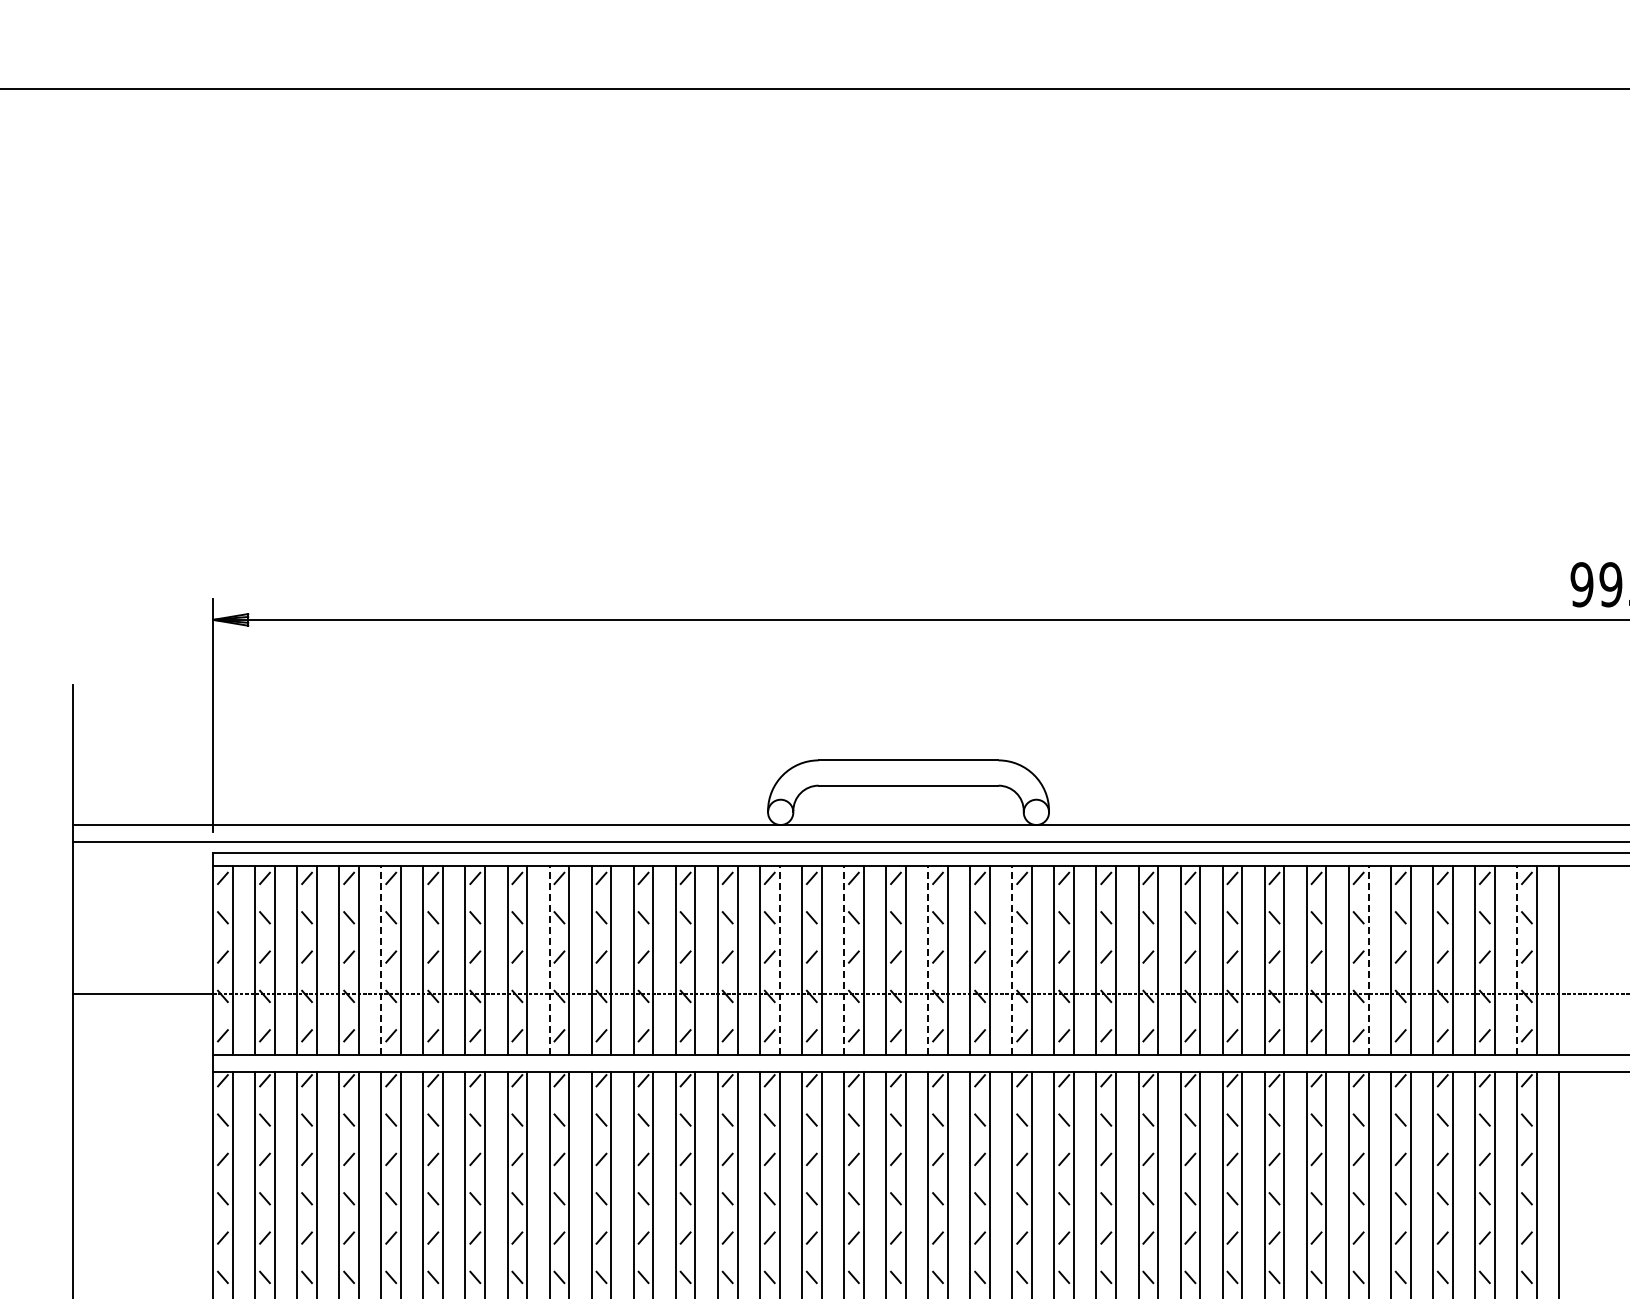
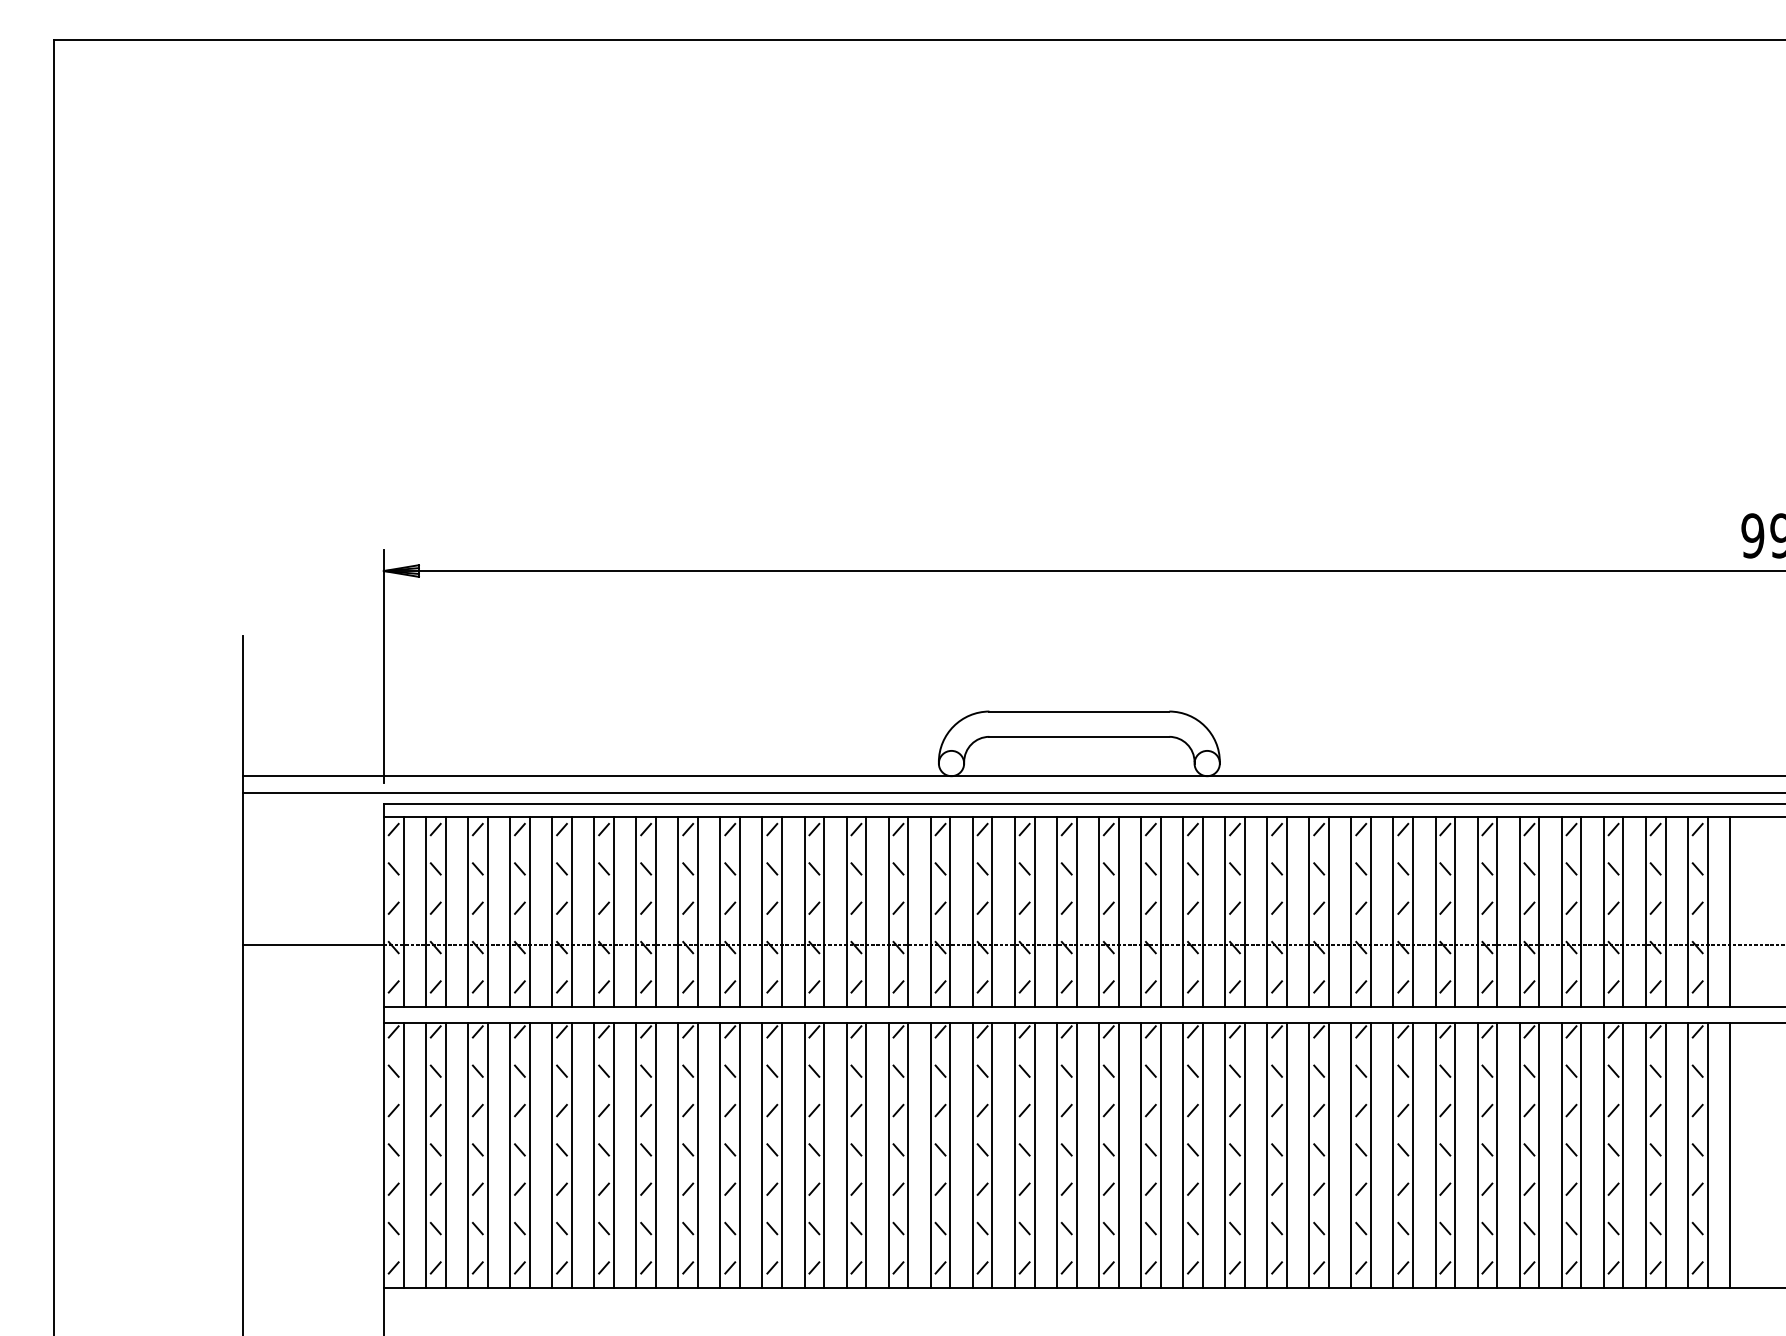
line: (381, 960) -> (552, 911), dashed -> solid
line: (549, 960) -> (720, 911), dashed -> solid
line: (779, 960) -> (950, 911), dashed -> solid
line: (843, 960) -> (1014, 911), dashed -> solid
line: (927, 960) -> (1098, 911), dashed -> solid
line: (1012, 960) -> (1183, 911), dashed -> solid
line: (1368, 960) -> (1539, 911), dashed -> solid
line: (1516, 960) -> (1687, 911), dashed -> solid

